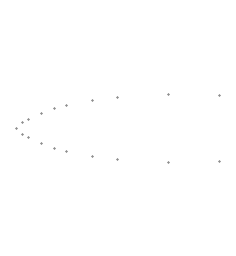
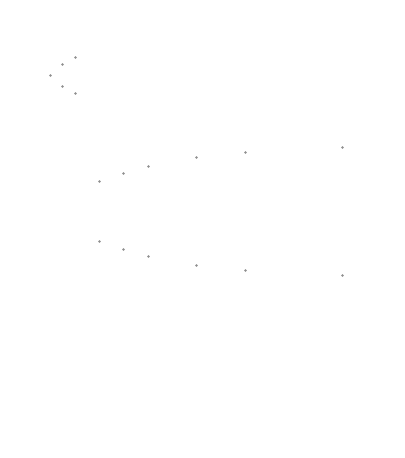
part: (22, 128) -> (63, 75), moved

